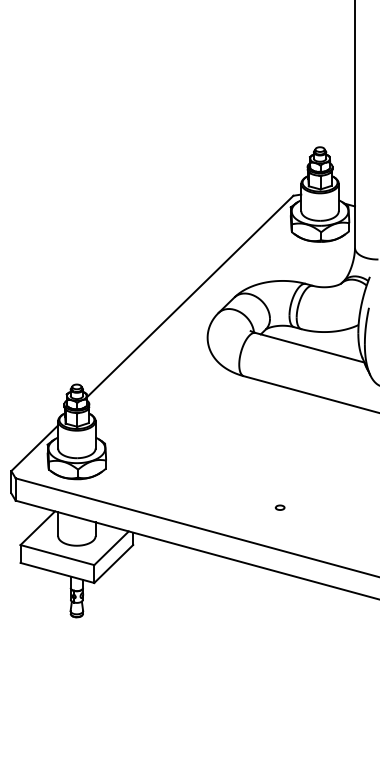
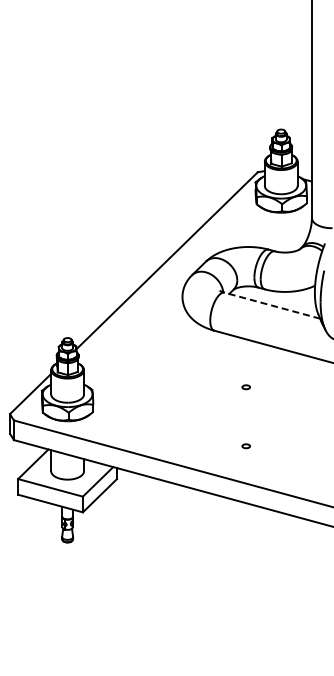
line: (310, 347) -> (272, 305), solid -> dashed
part: (279, 440) -> (245, 387), added

